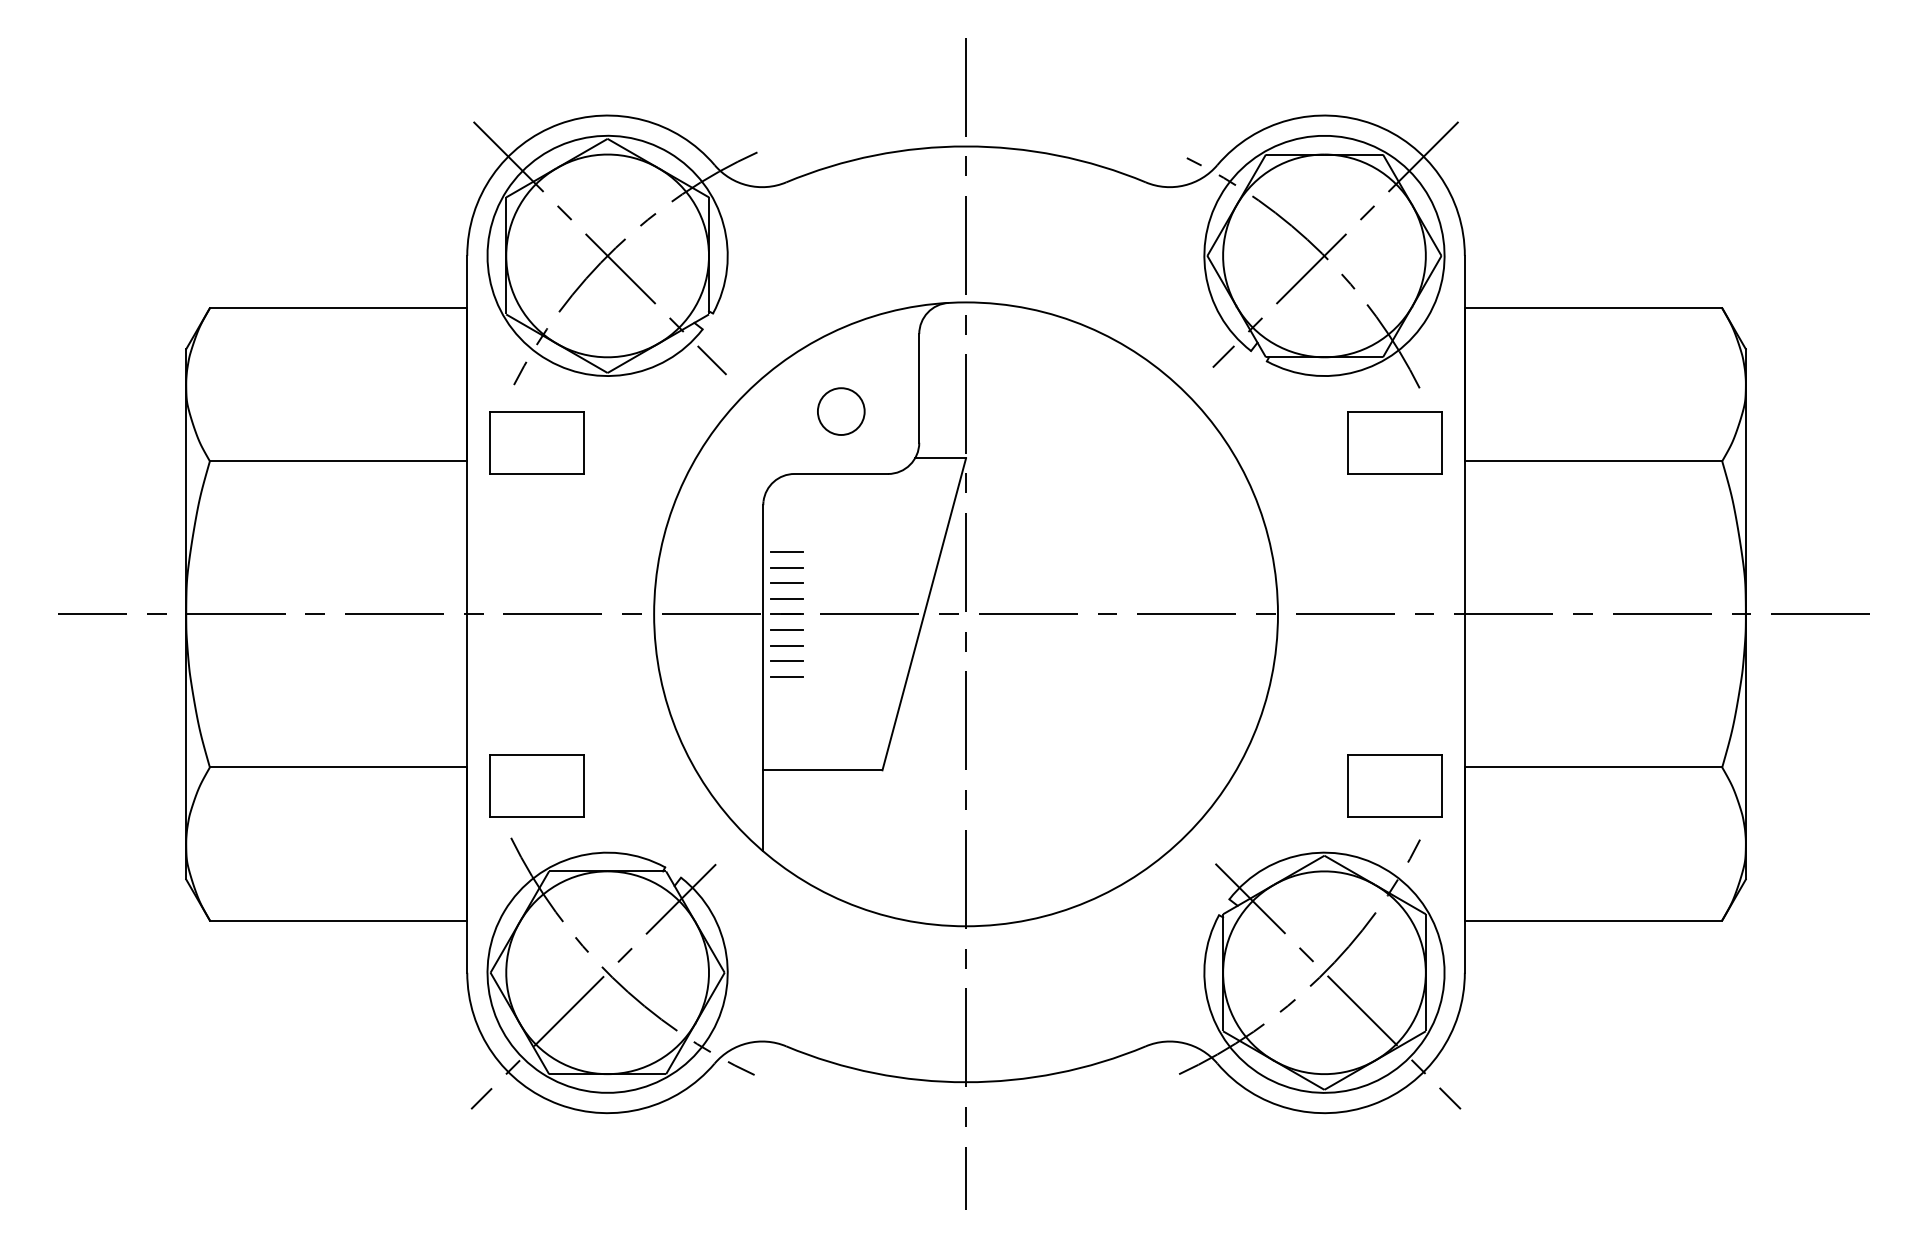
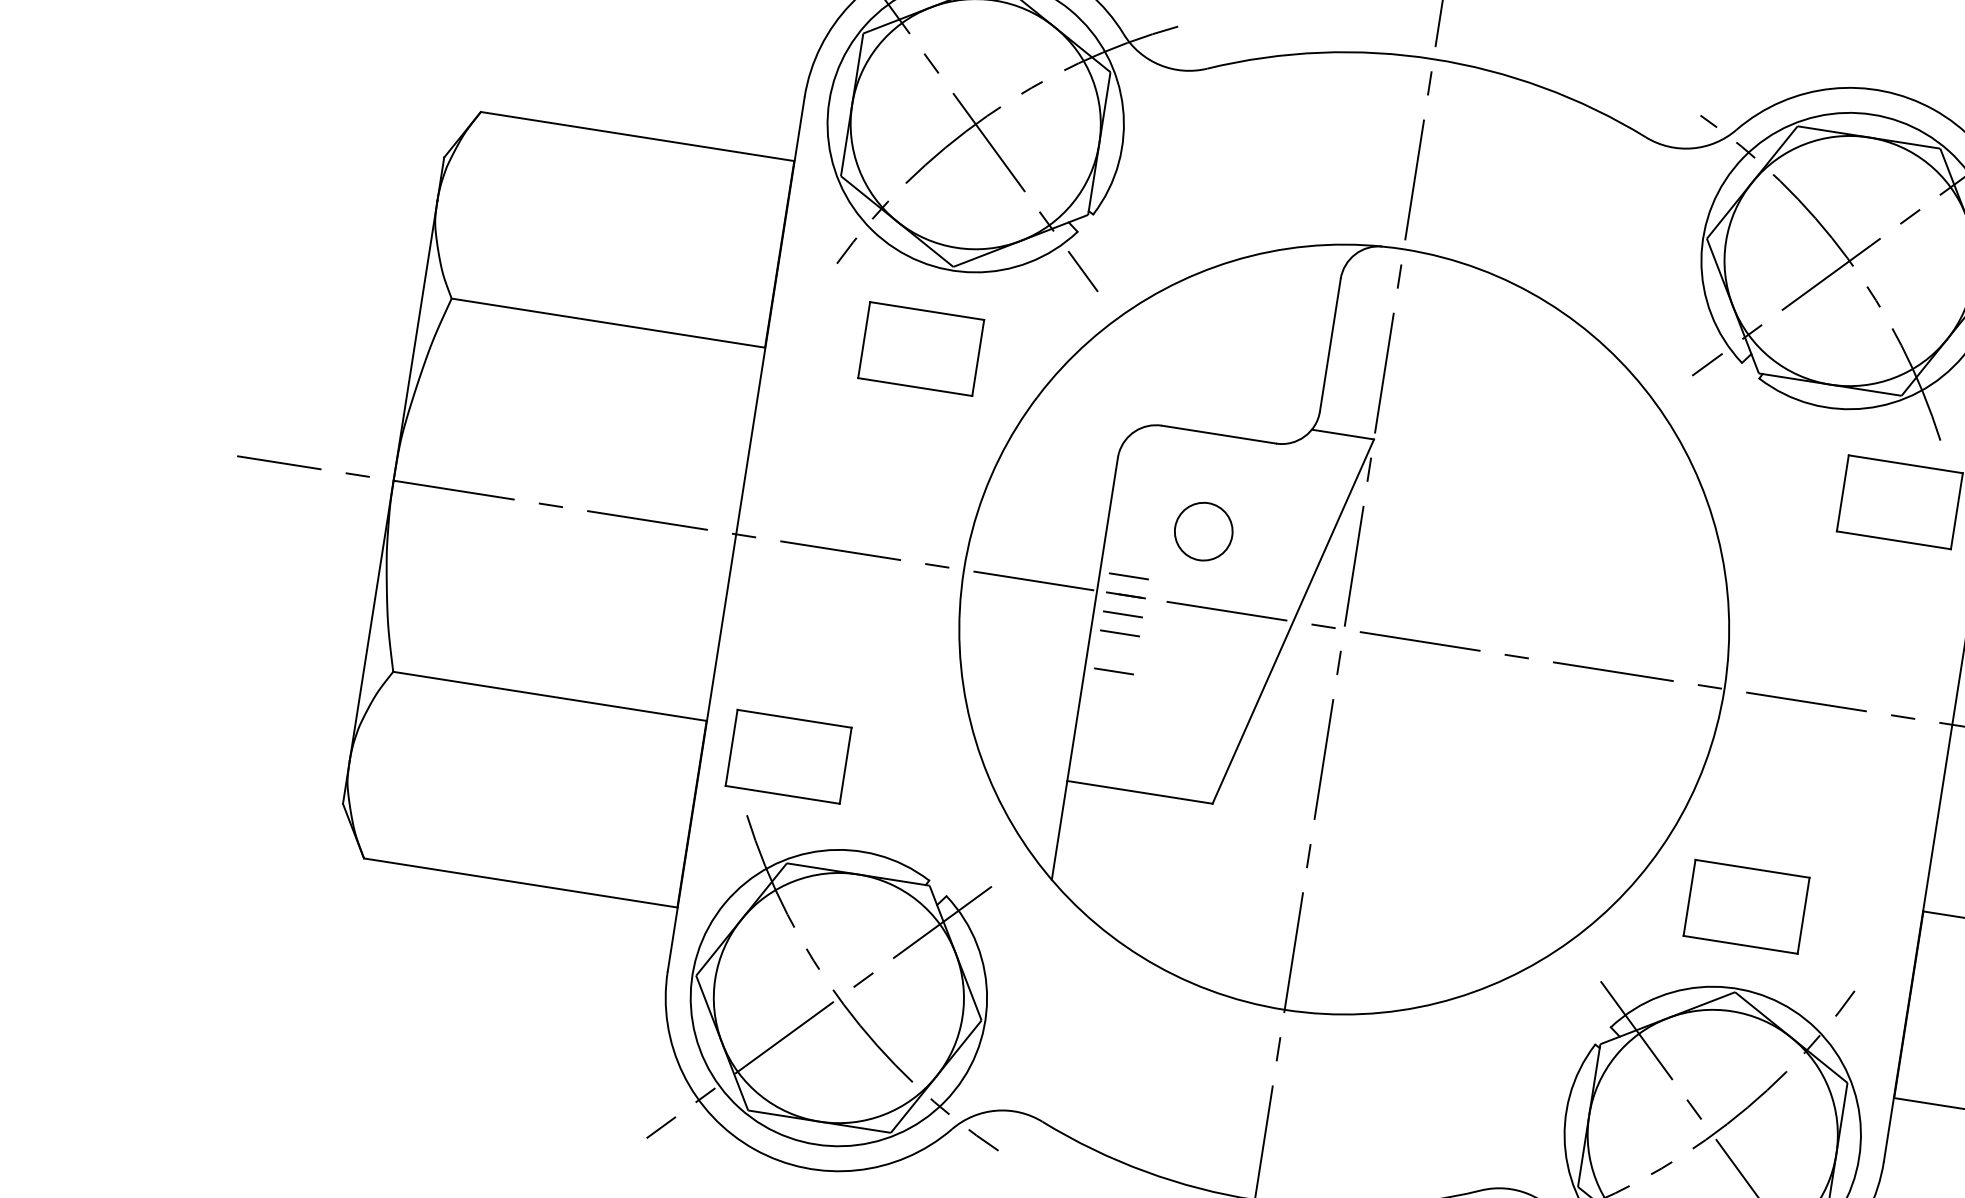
circle: (841, 411) -> (1204, 531), moved
part: (536, 442) -> (920, 348), moved
line: (786, 551) -> (1137, 518), removed
line: (786, 567) -> (1134, 538), removed
line: (786, 583) -> (1131, 557), removed
line: (786, 661) -> (1116, 652), removed
part: (1394, 785) -> (1746, 906), moved

